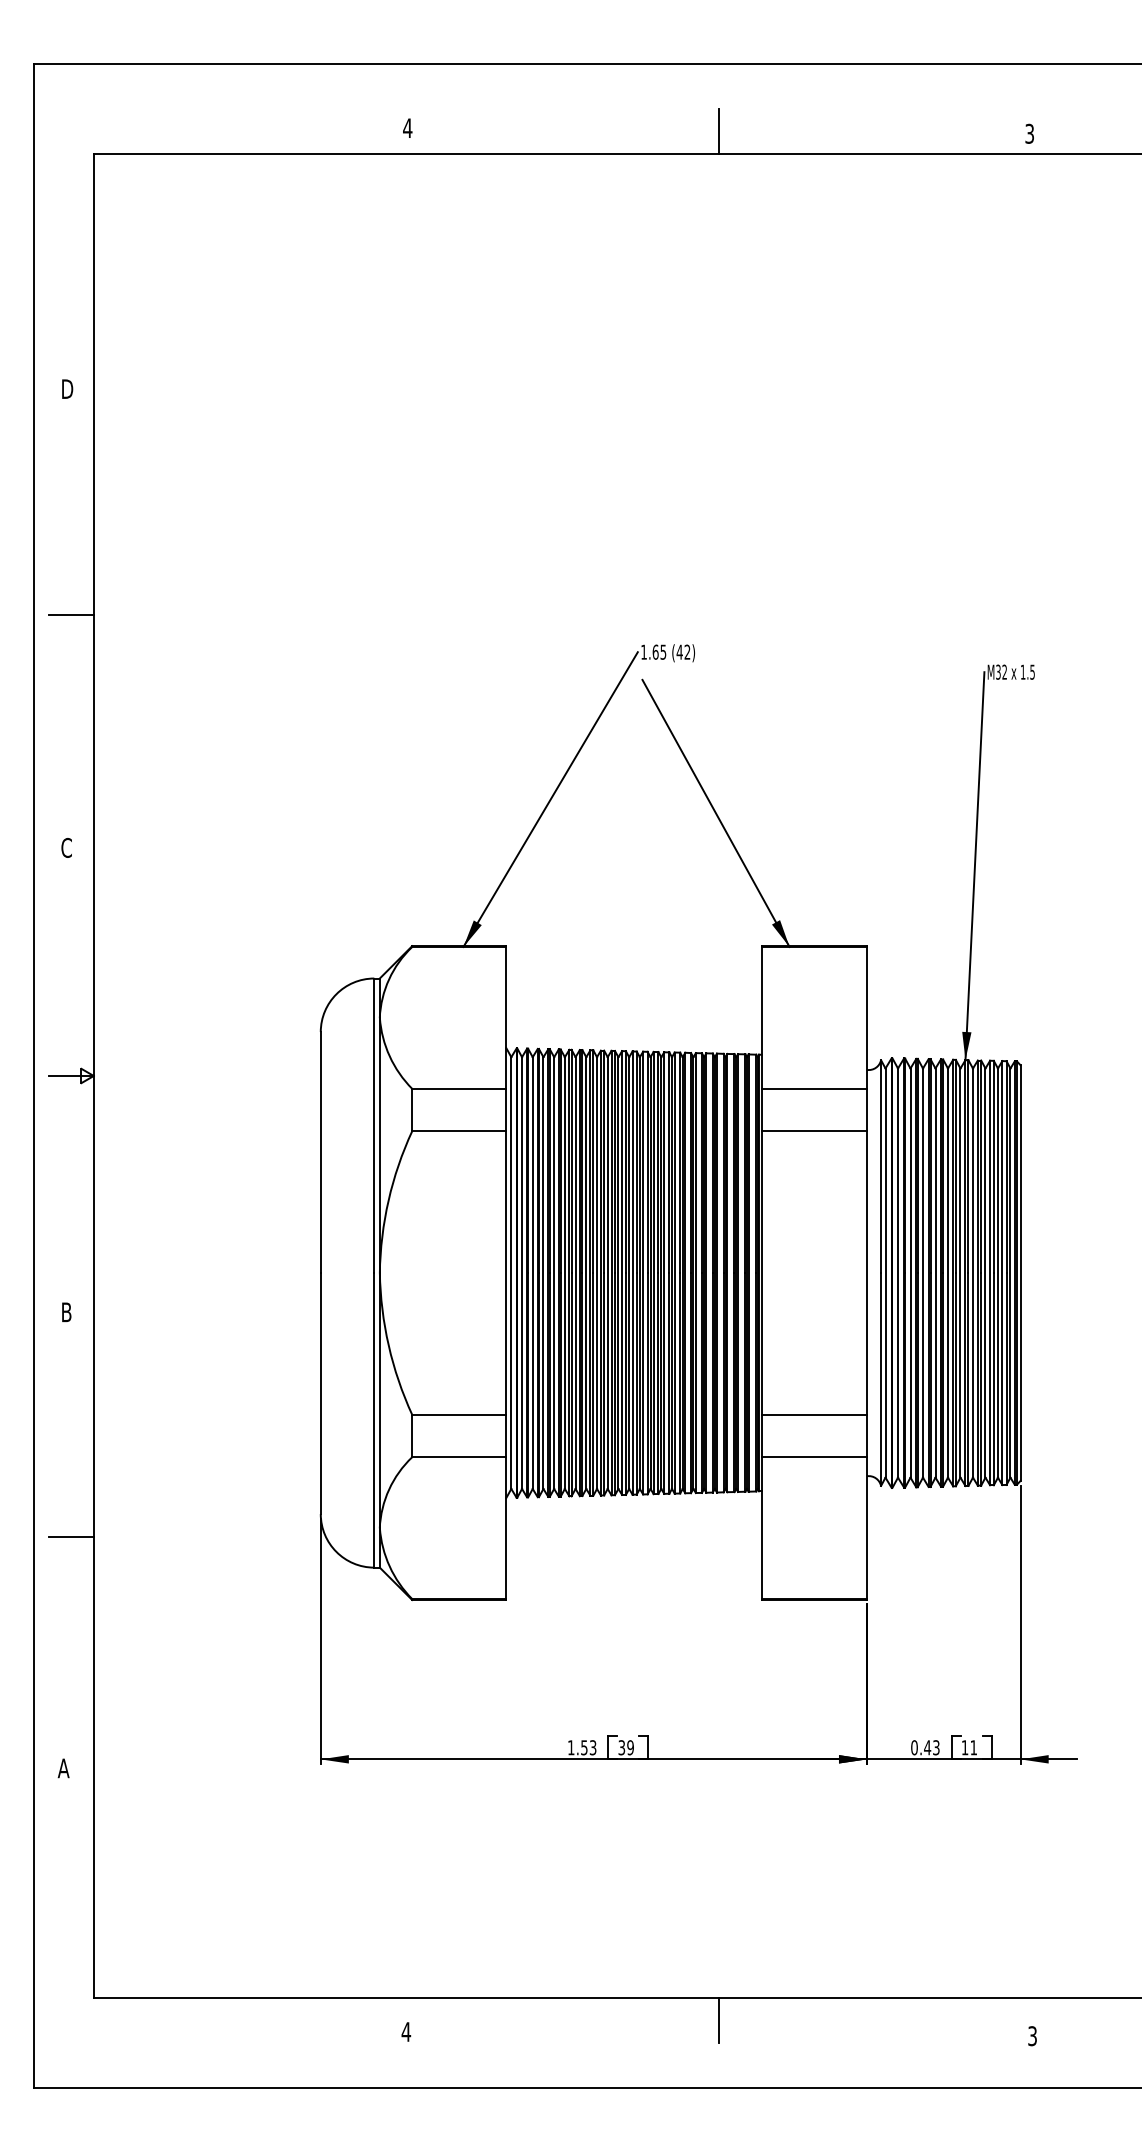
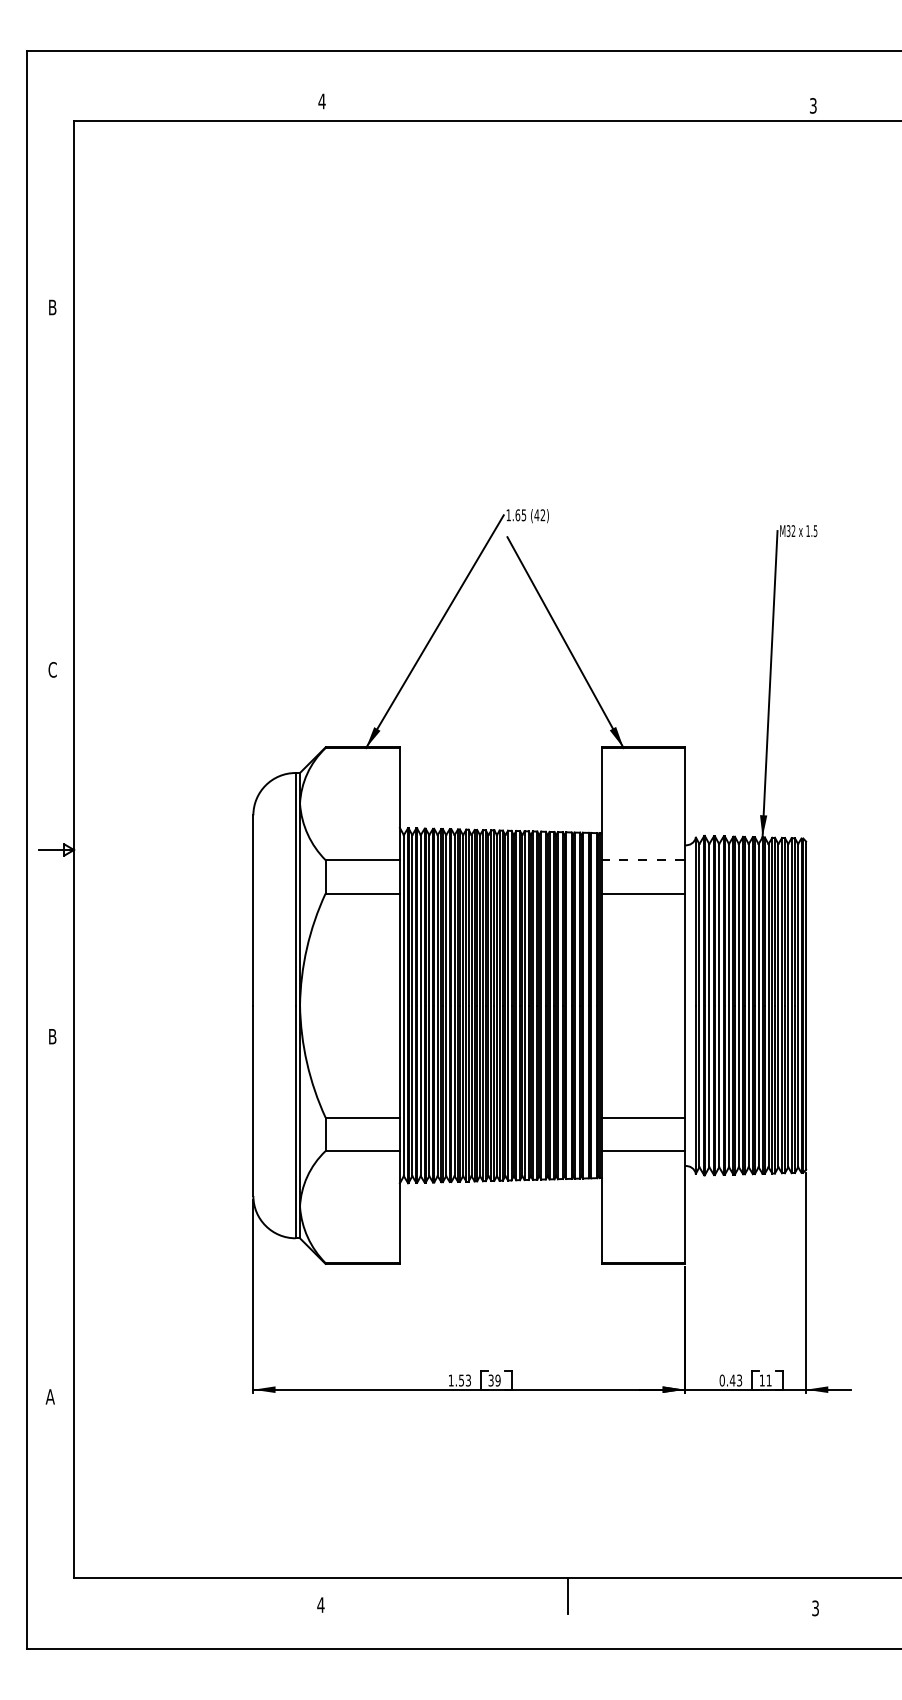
line: (718, 130) -> (567, 103), removed
text: (67, 389) -> (53, 307), D -> B
line: (71, 614) -> (56, 485), removed
line: (814, 1089) -> (643, 860), solid -> dashed
line: (71, 1537) -> (56, 1214), removed

